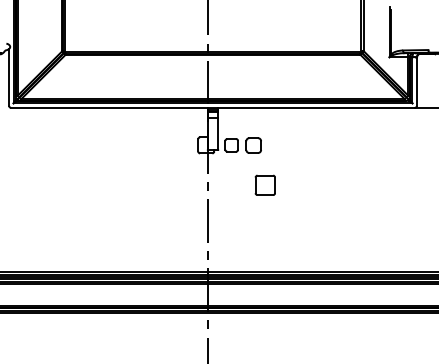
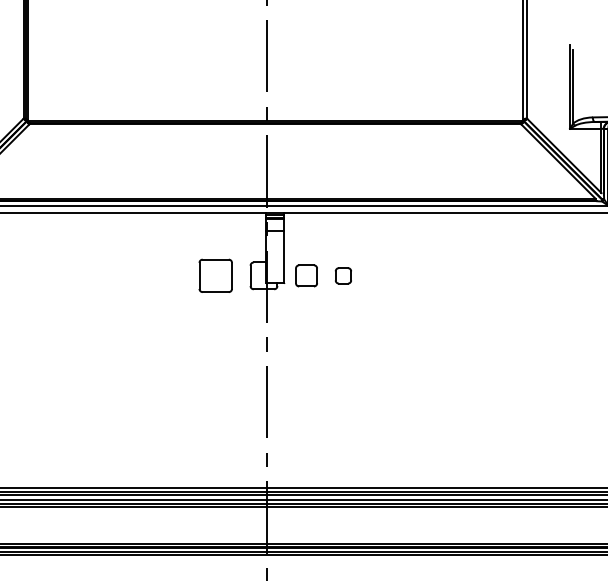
part: (253, 144) -> (342, 274), size x0.62
part: (264, 184) -> (214, 274), moved

